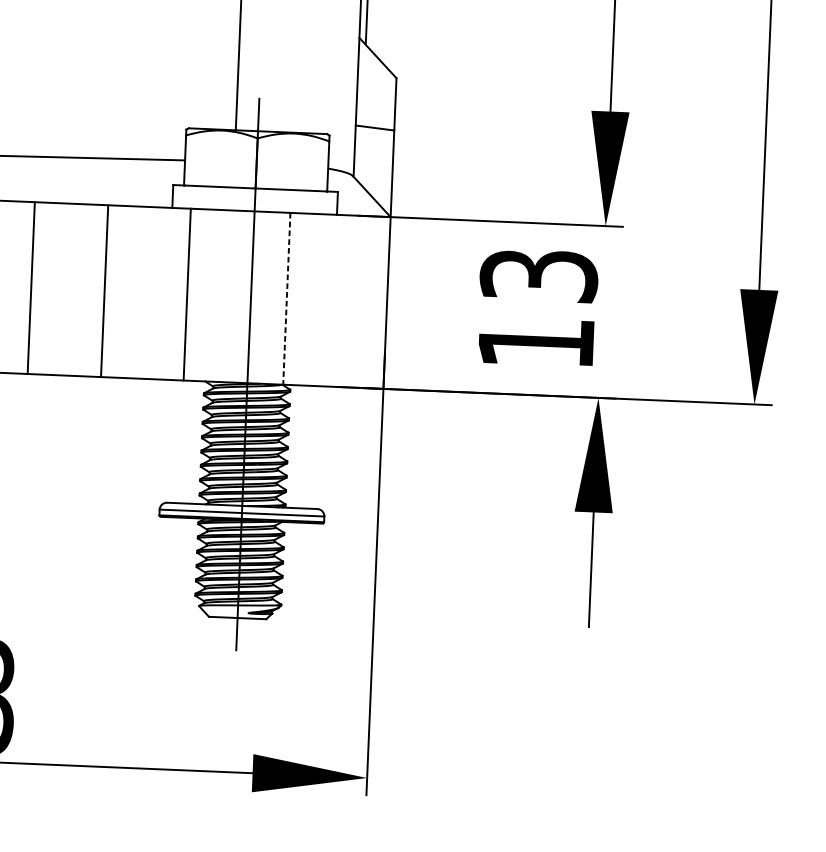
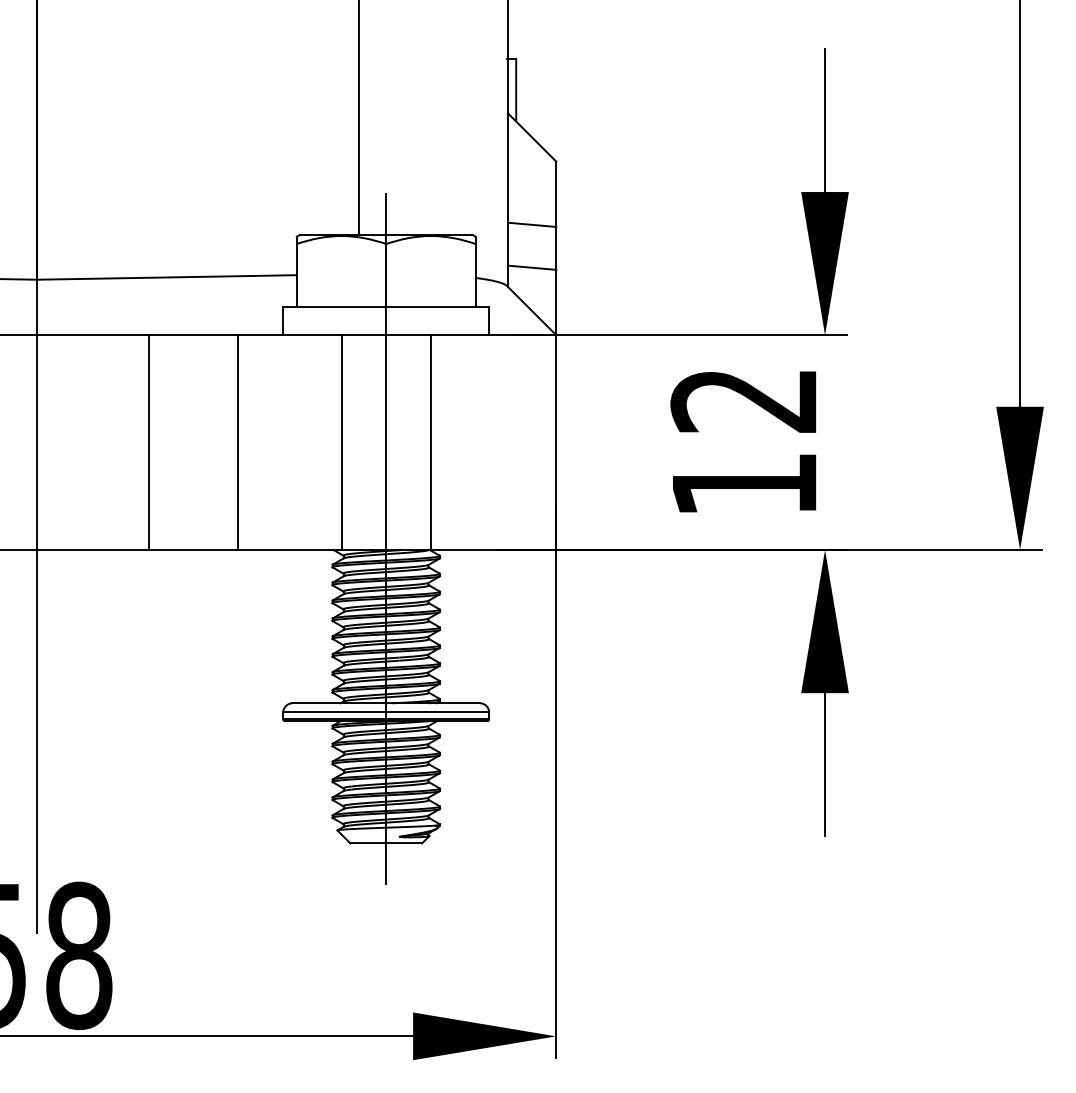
line: (373, 162) -> (531, 267), added
text: (539, 275) -> (744, 400), 13 -> 12
line: (31, 288) -> (148, 442), moved
line: (104, 291) -> (238, 442), moved
line: (187, 294) -> (341, 442), moved
line: (287, 299) -> (431, 443), dashed -> solid

